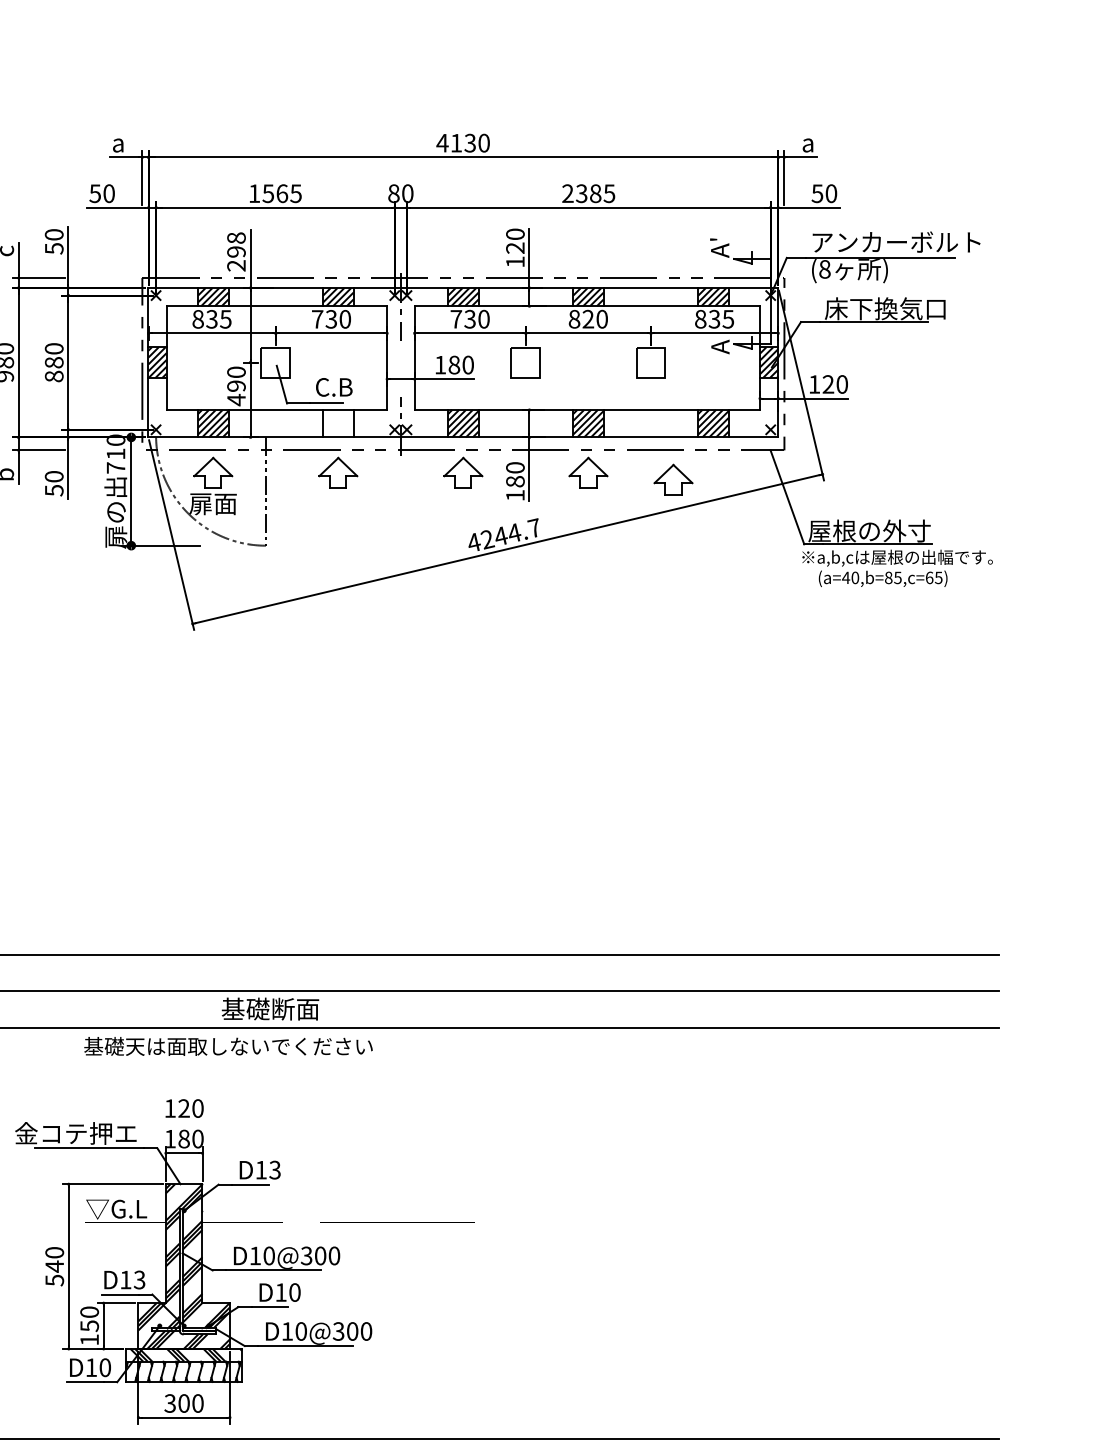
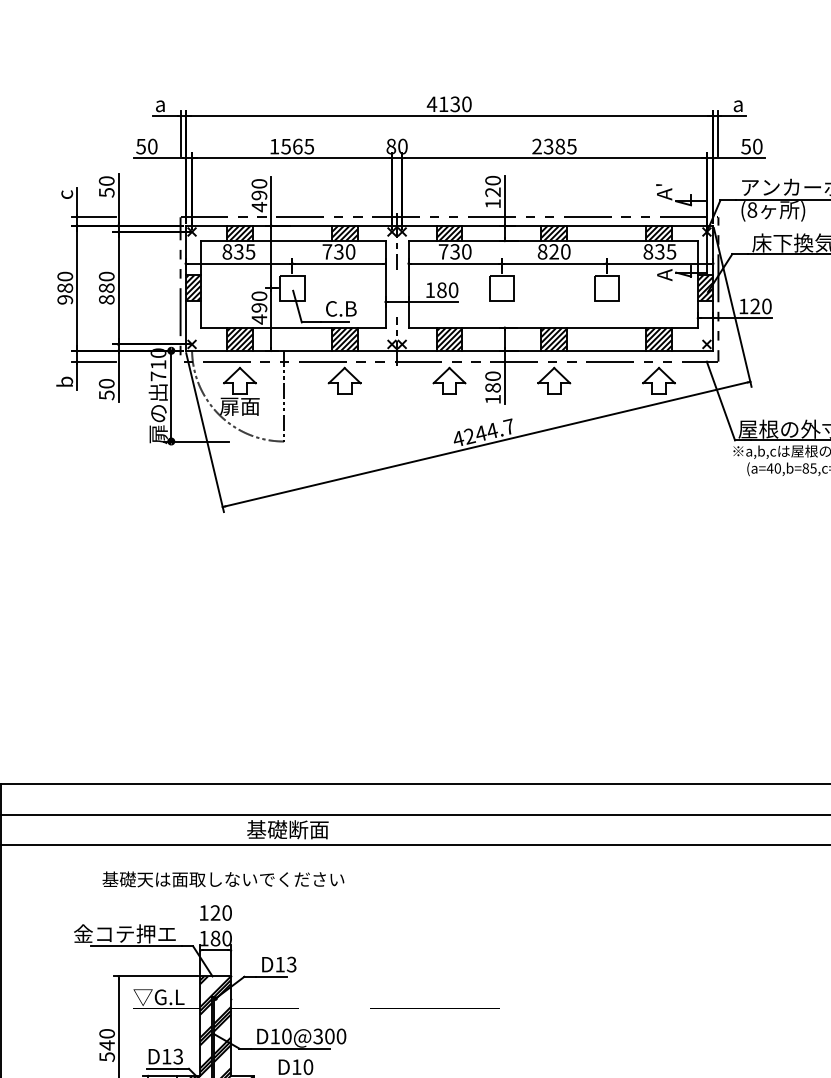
text: (236, 252) -> (259, 195), 298 -> 490
hatch: (338, 423) -> (344, 339), added
part: (673, 479) -> (659, 380), moved
text: (228, 1046) -> (223, 879), moved
line: (397, 1222) -> (435, 1008), moved

